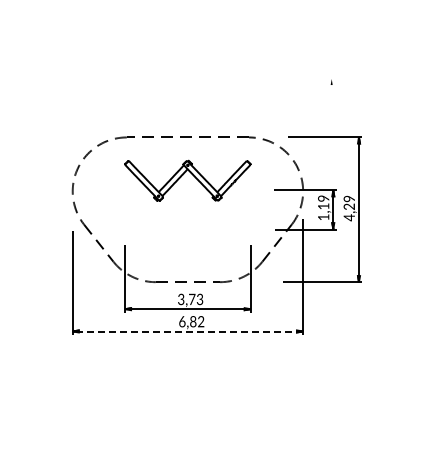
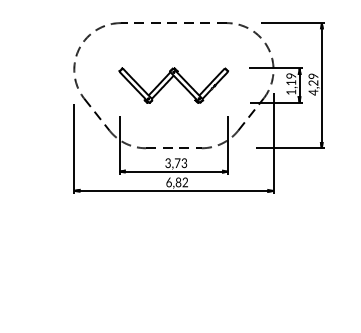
part: (183, 175) -> (170, 81), moved
line: (187, 331) -> (173, 190), dashed -> solid

